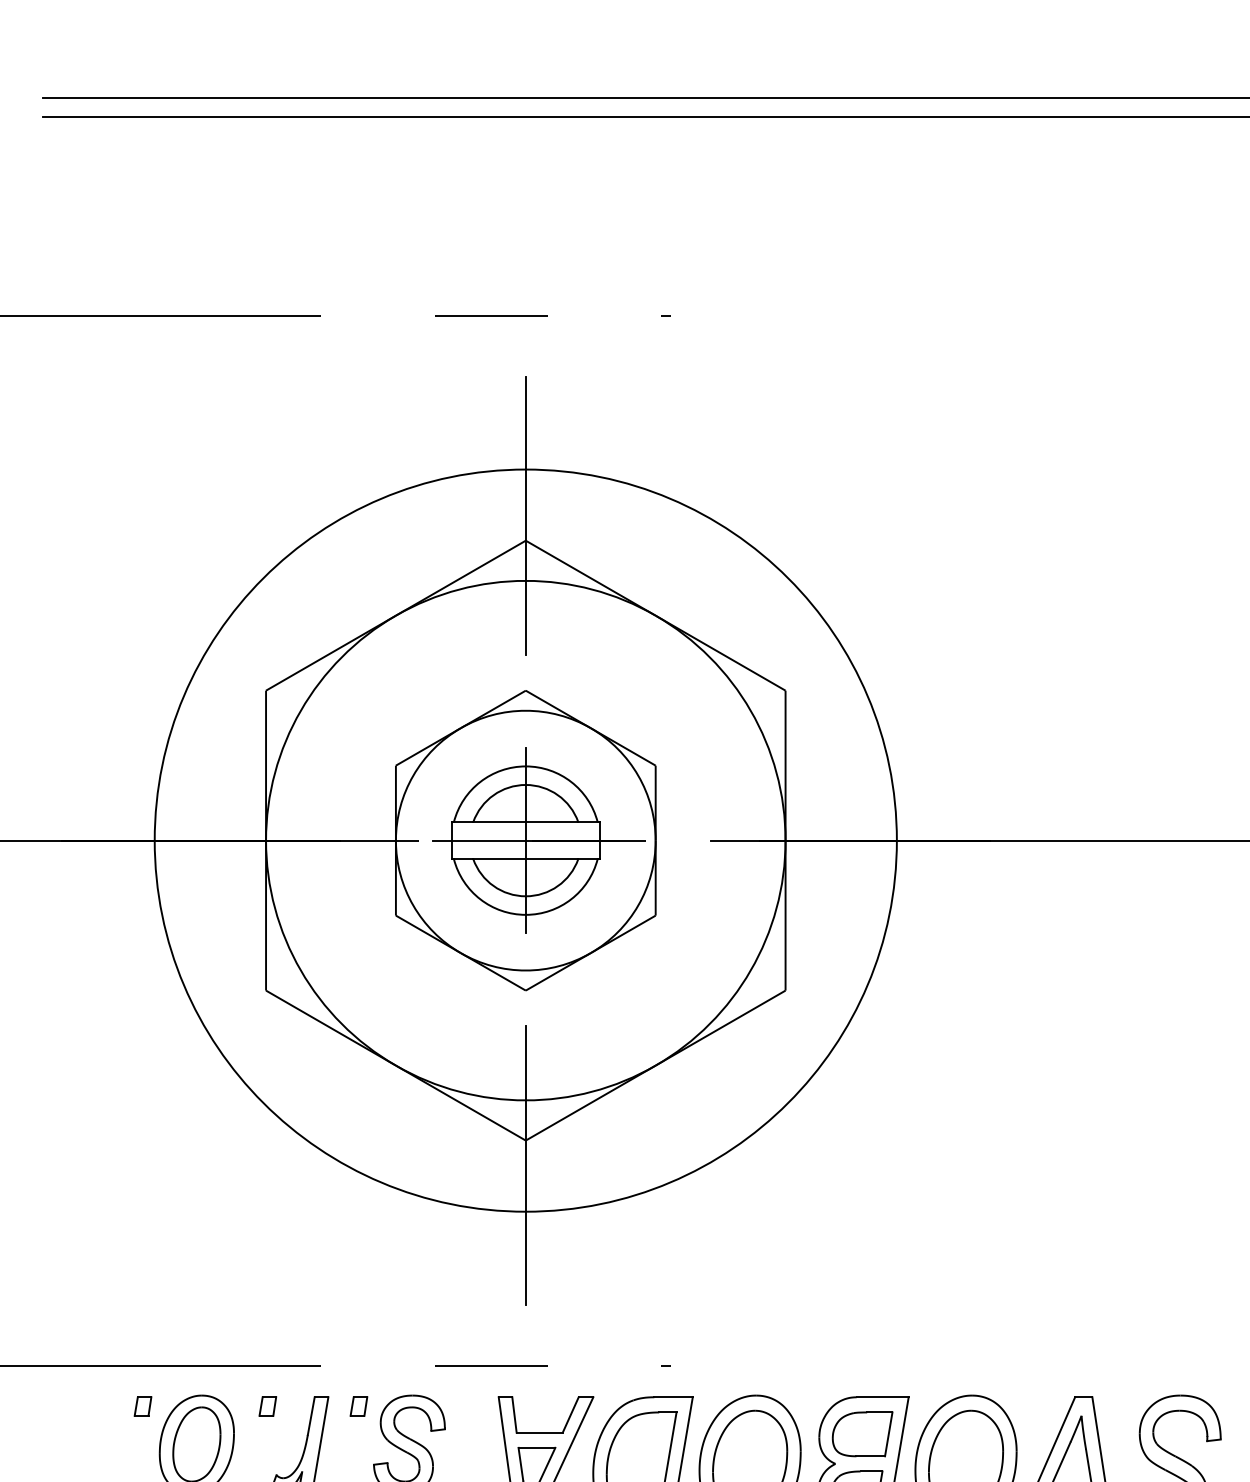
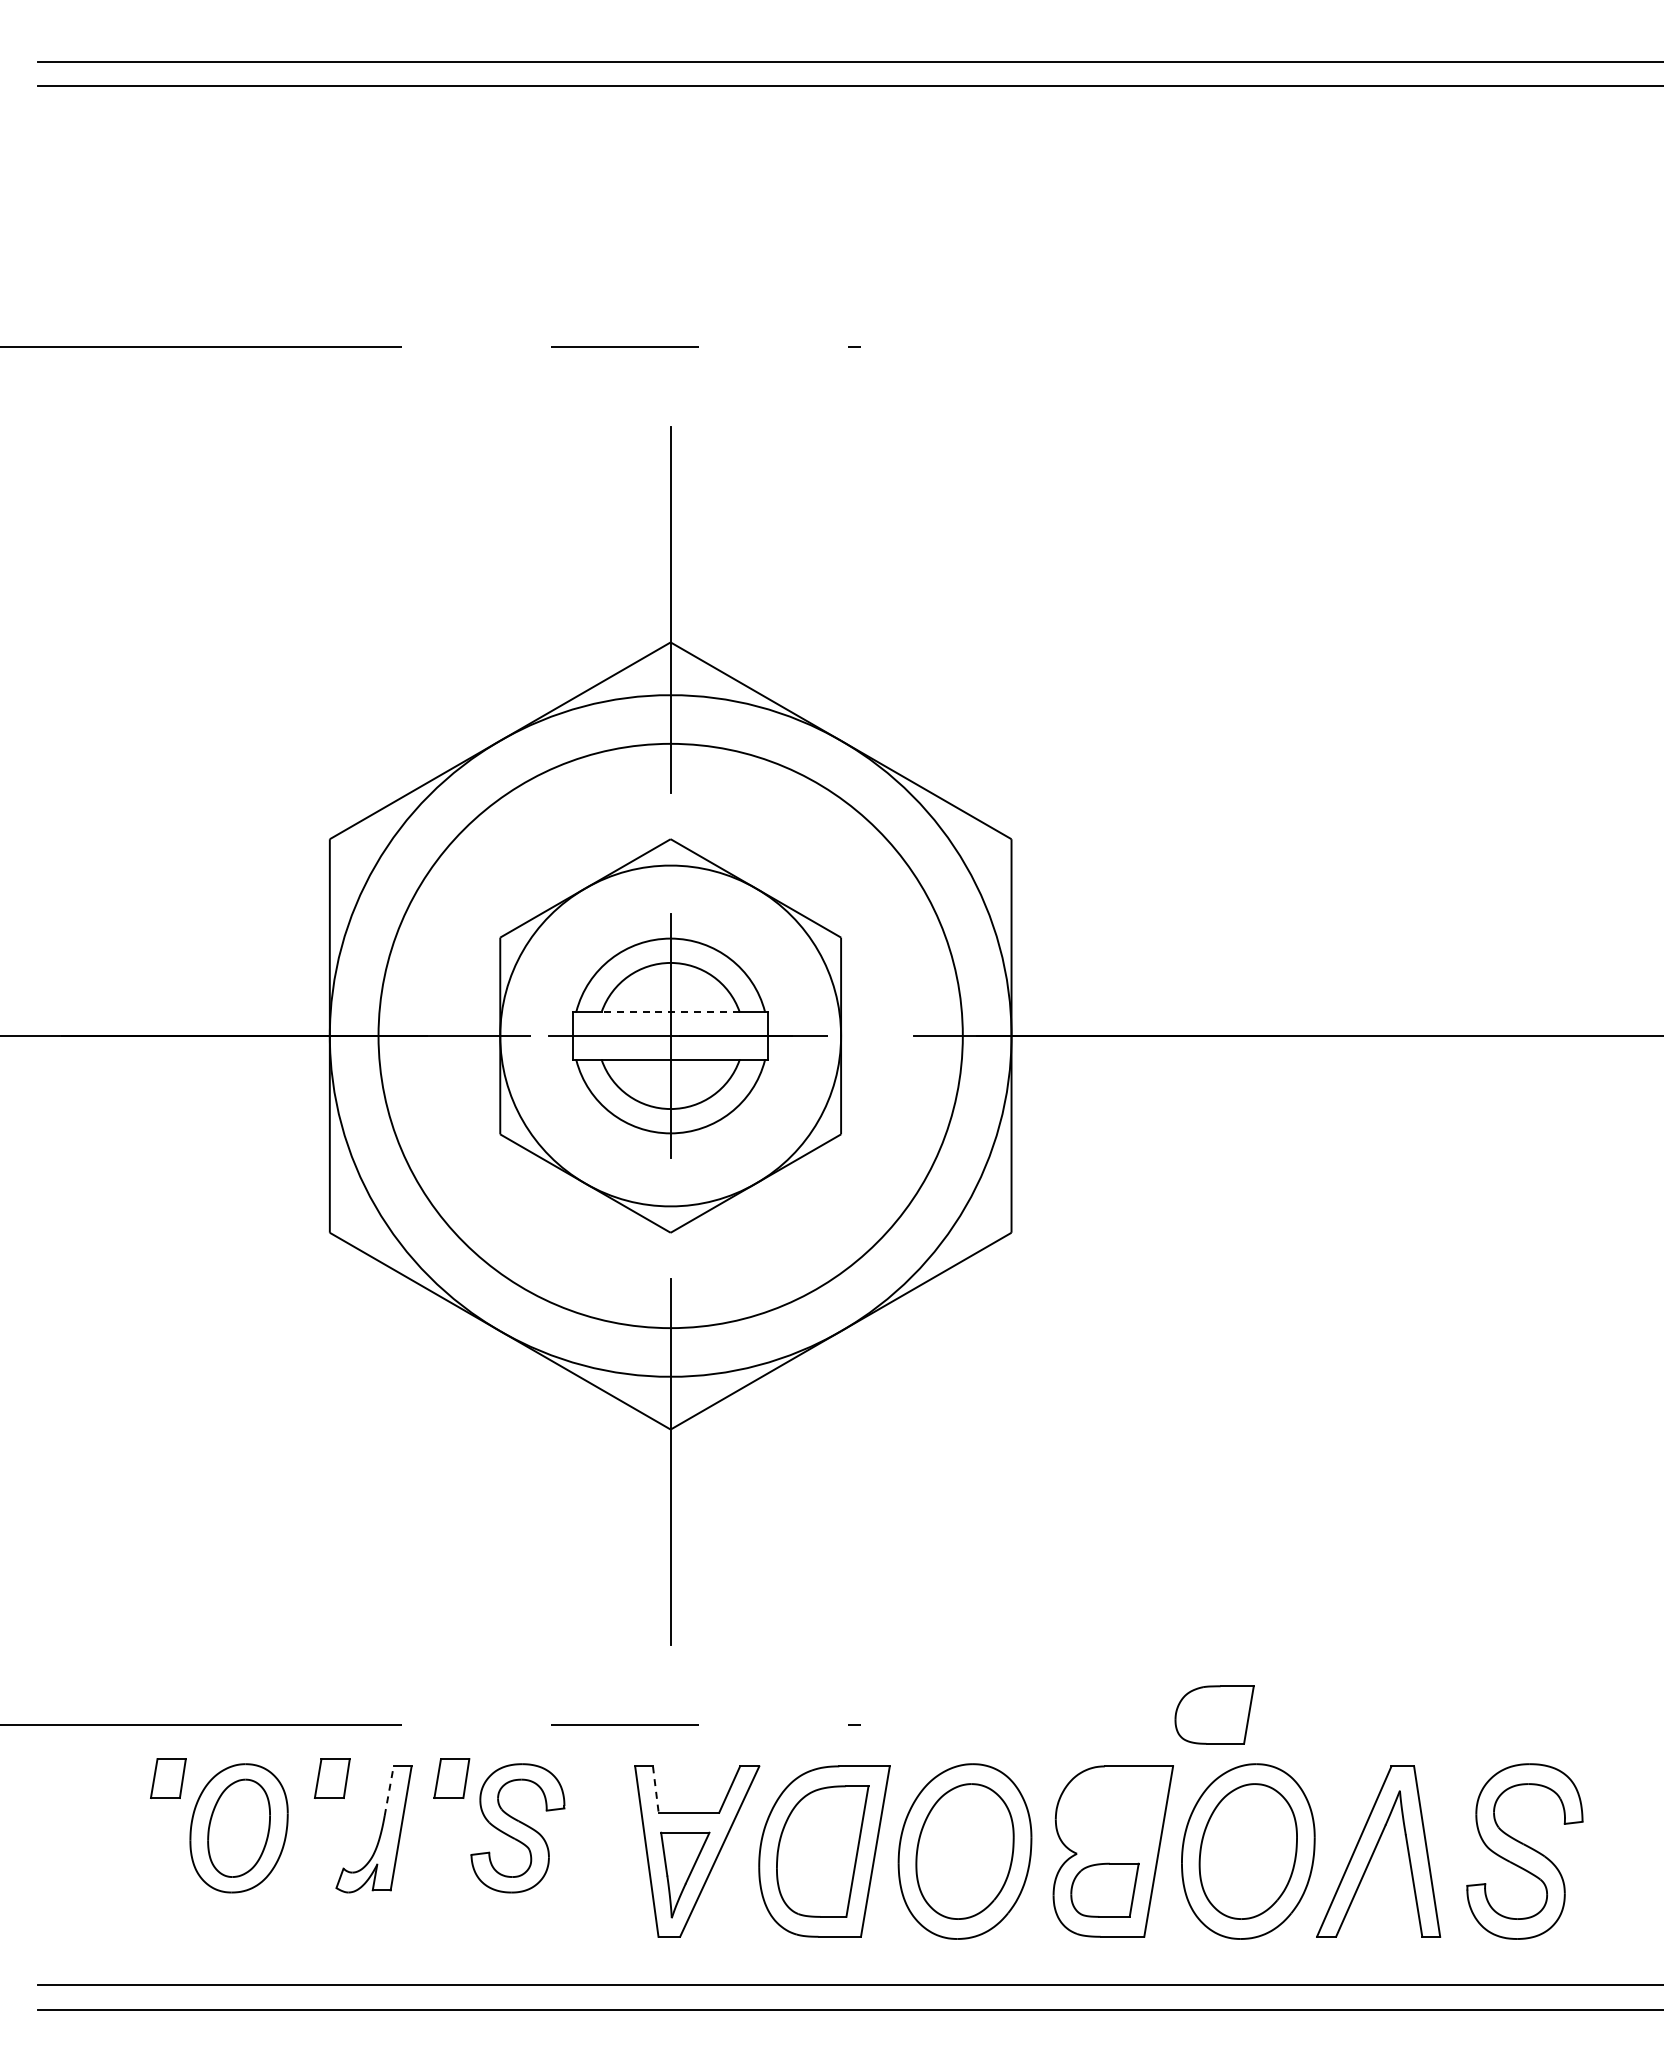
line: (525, 821) -> (670, 1011), solid -> dashed
circle: (525, 840) -> (670, 1035), size x0.6
part: (143, 1406) -> (168, 1778), size x1.6
part: (267, 1406) -> (331, 1778), size x1.6
part: (358, 1406) -> (451, 1778), size x1.6
line: (311, 1415) -> (389, 1790), solid -> dashed
line: (514, 1415) -> (655, 1790), solid -> dashed
part: (862, 1433) -> (1214, 1714), moved

